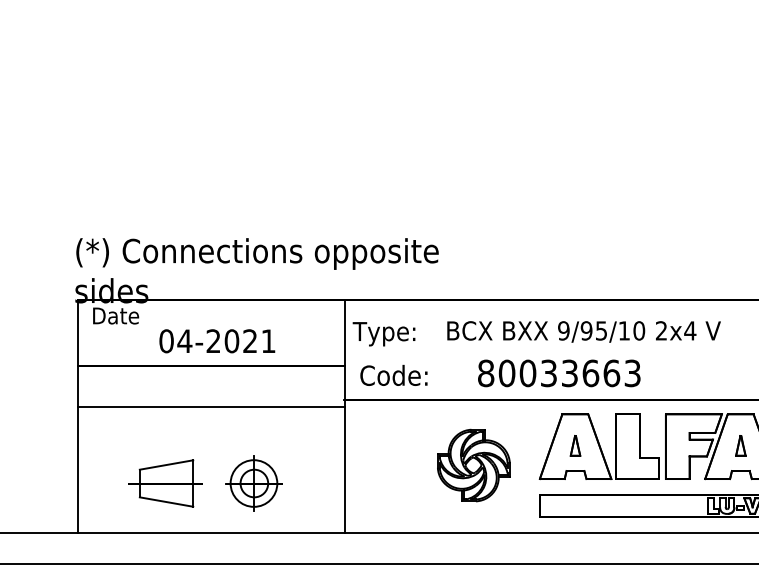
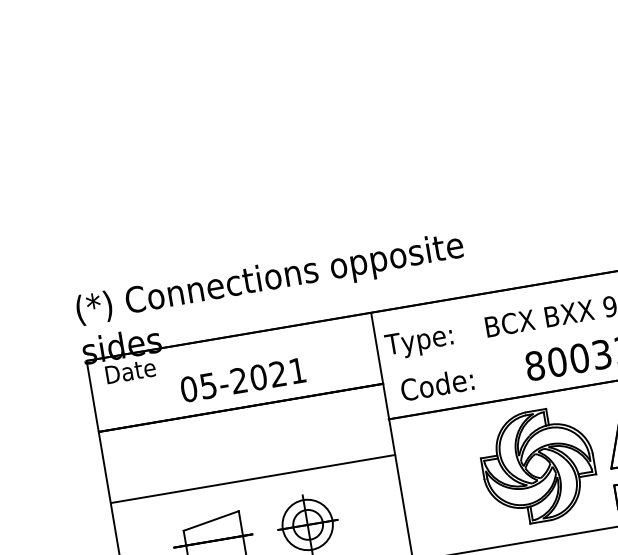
text: (184, 341) -> (208, 386), 04-2021 -> 05-2021
line: (211, 407) -> (253, 479), moved
part: (473, 465) -> (538, 466), size x1.43

